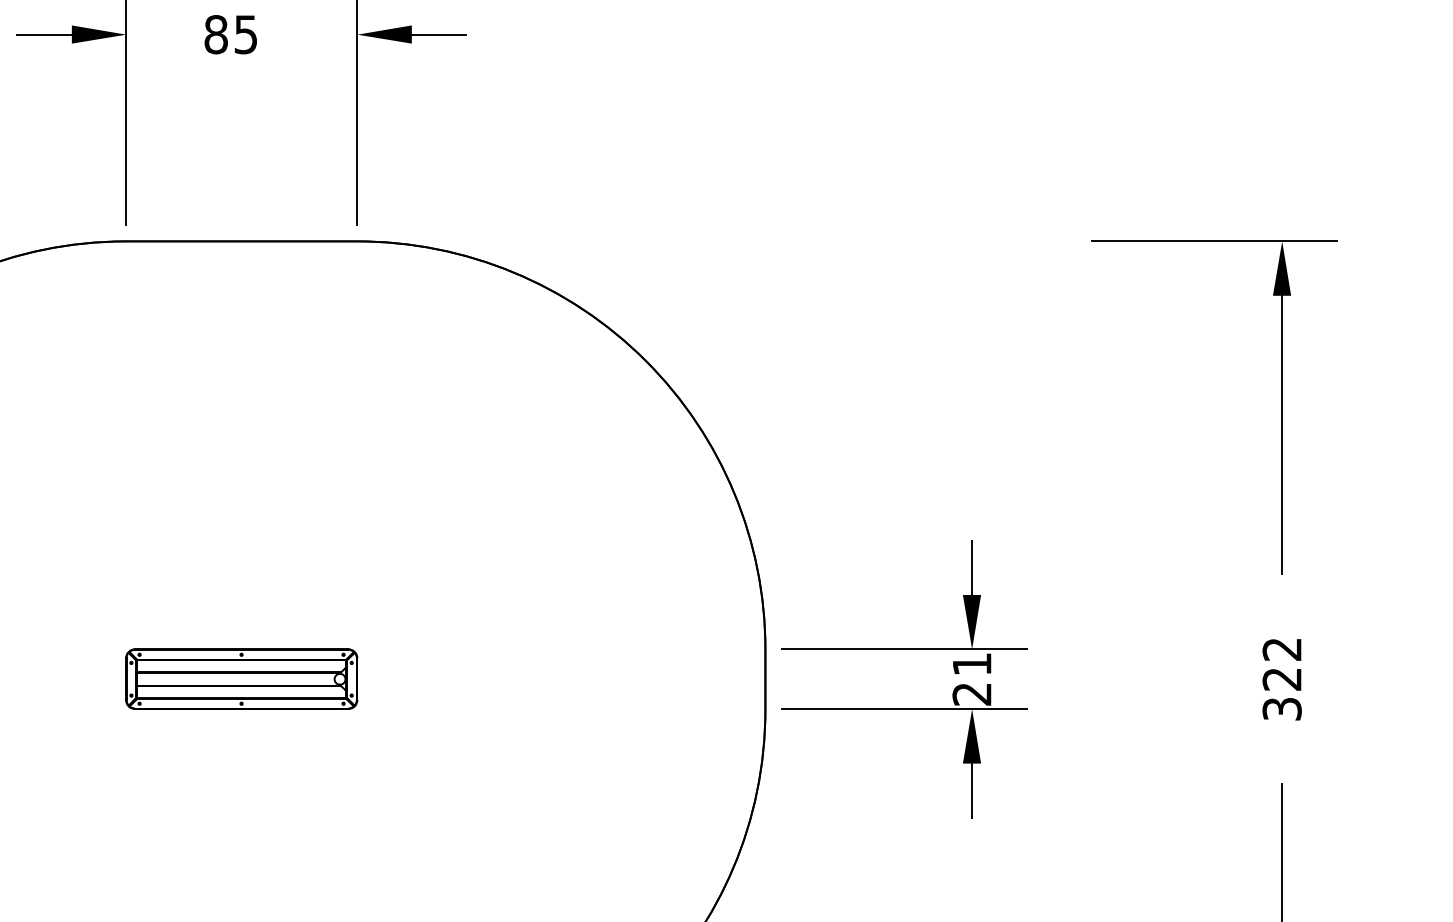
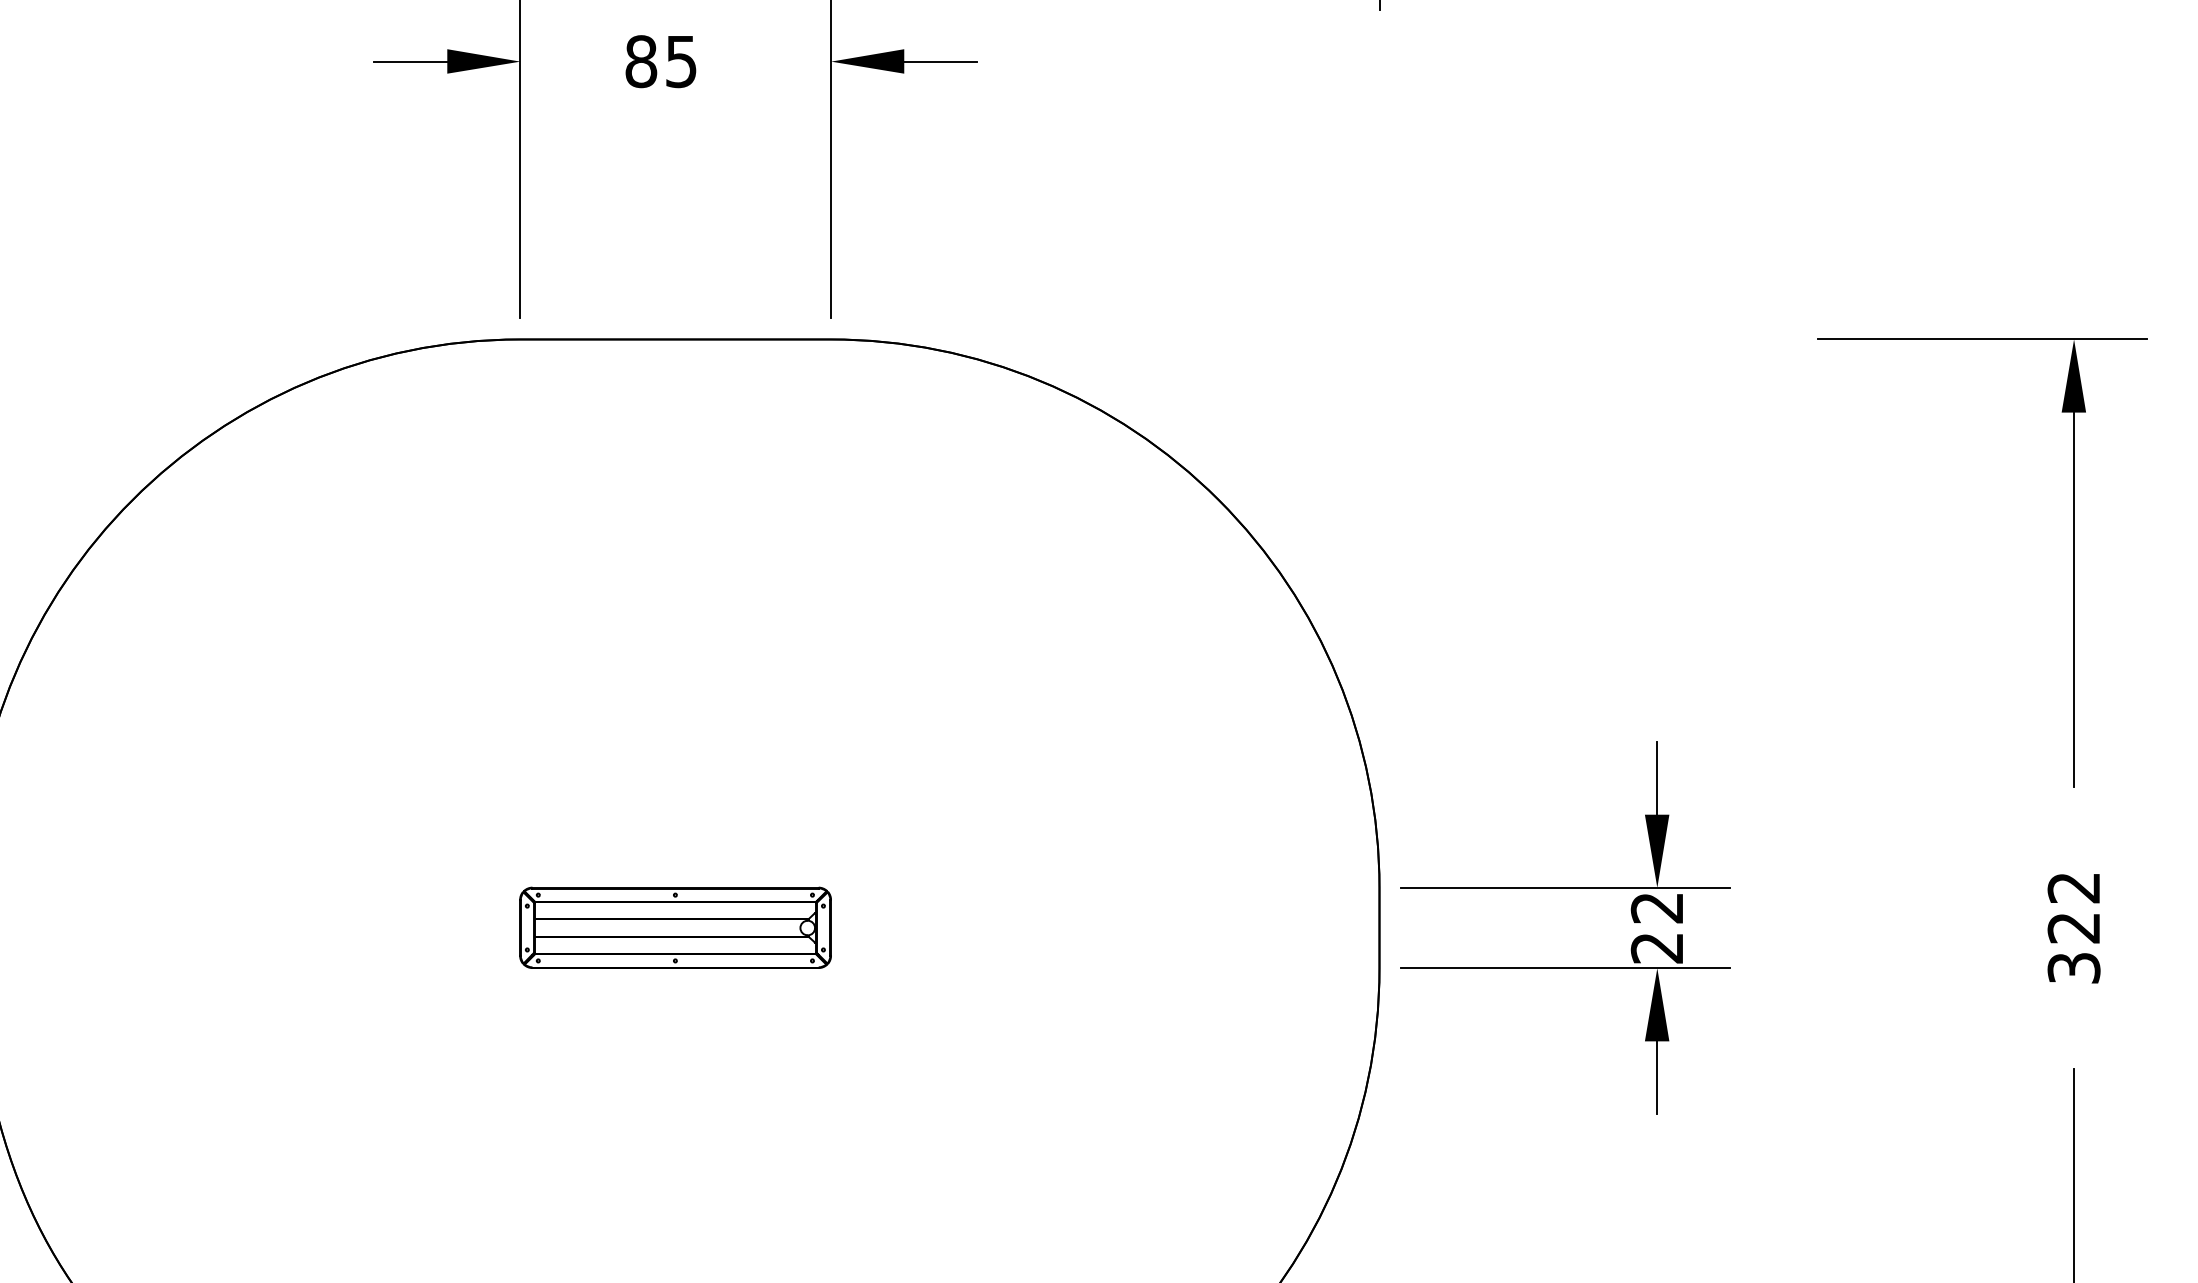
text: (971, 664) -> (1656, 908), 21 -> 22

